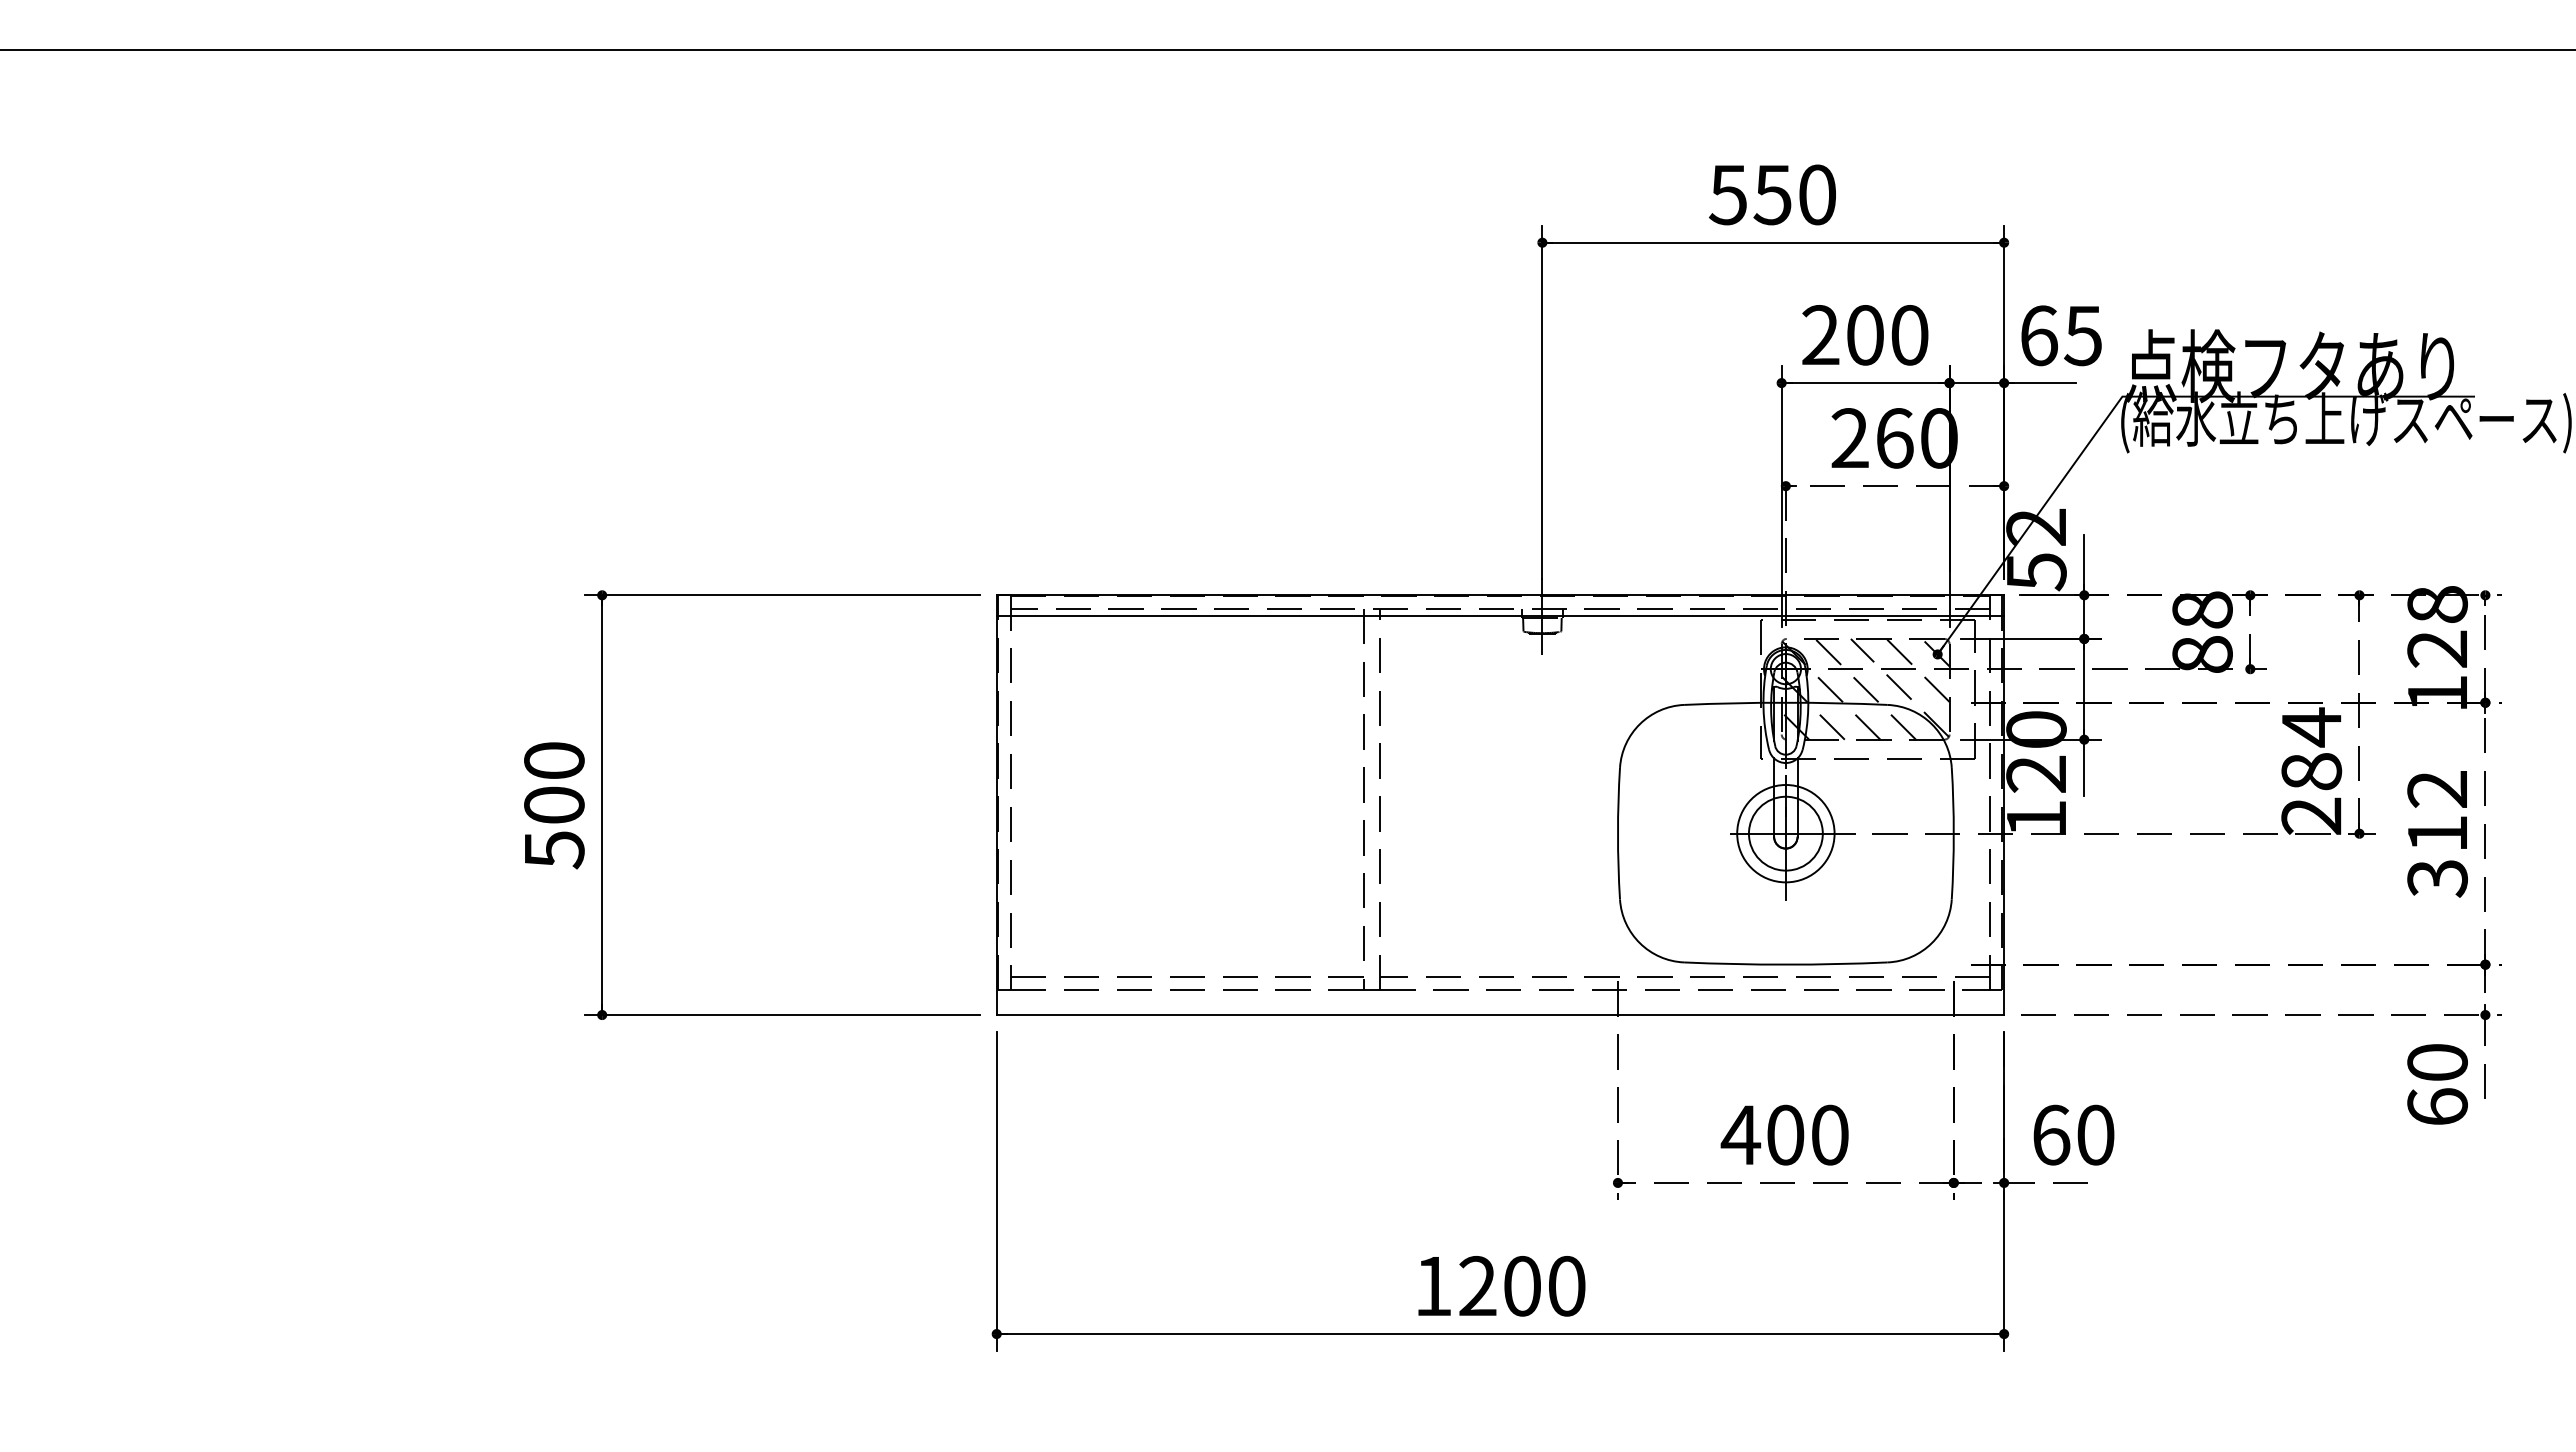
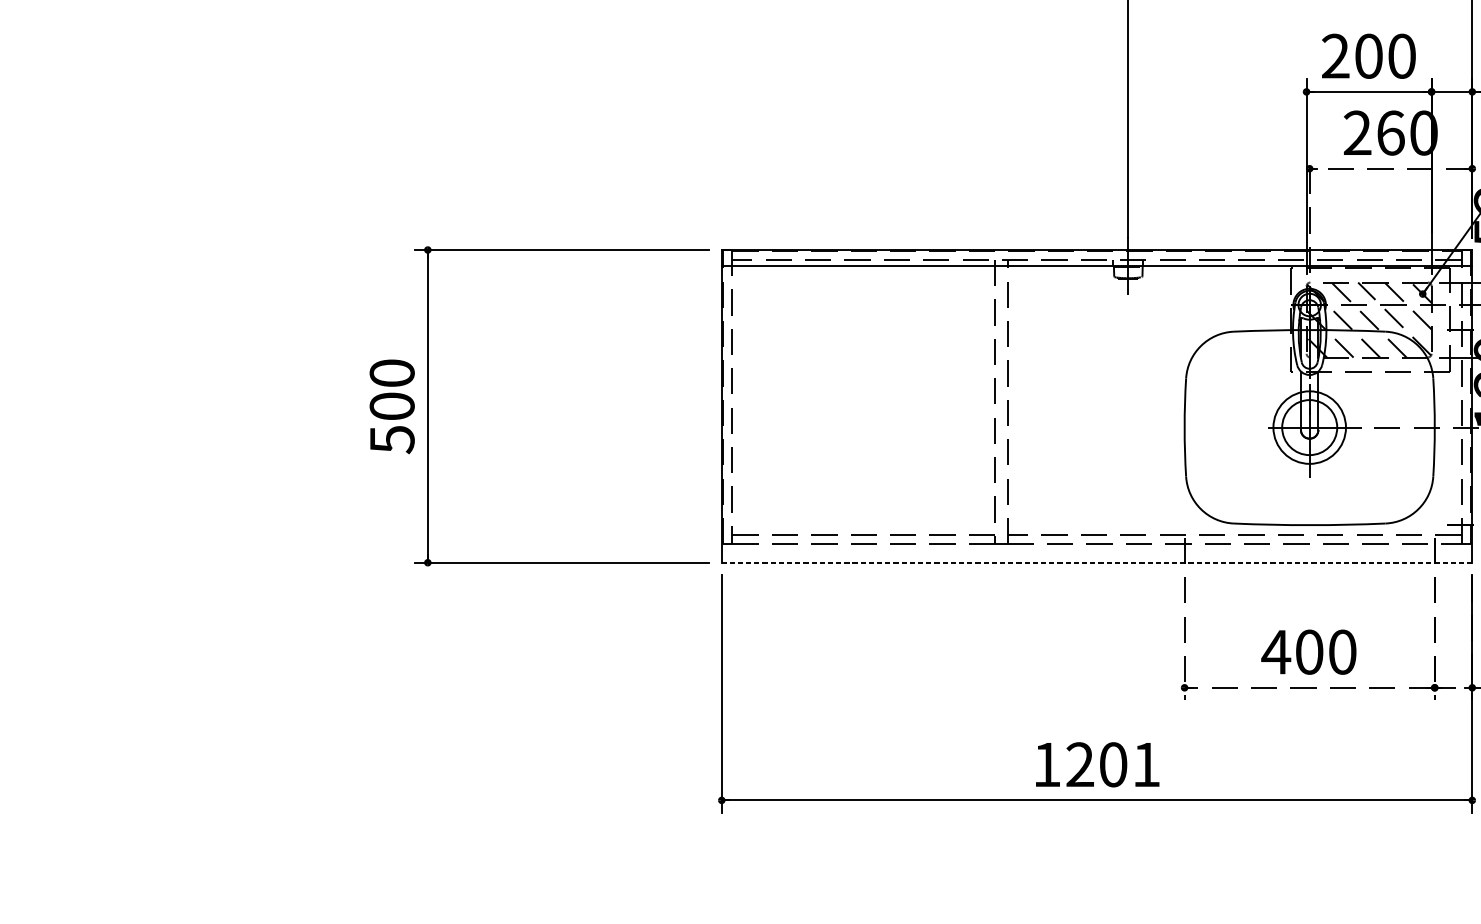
line: (1500, 1015) -> (1097, 563), solid -> dashed
text: (1567, 1286) -> (1147, 764), 1200 -> 1201

